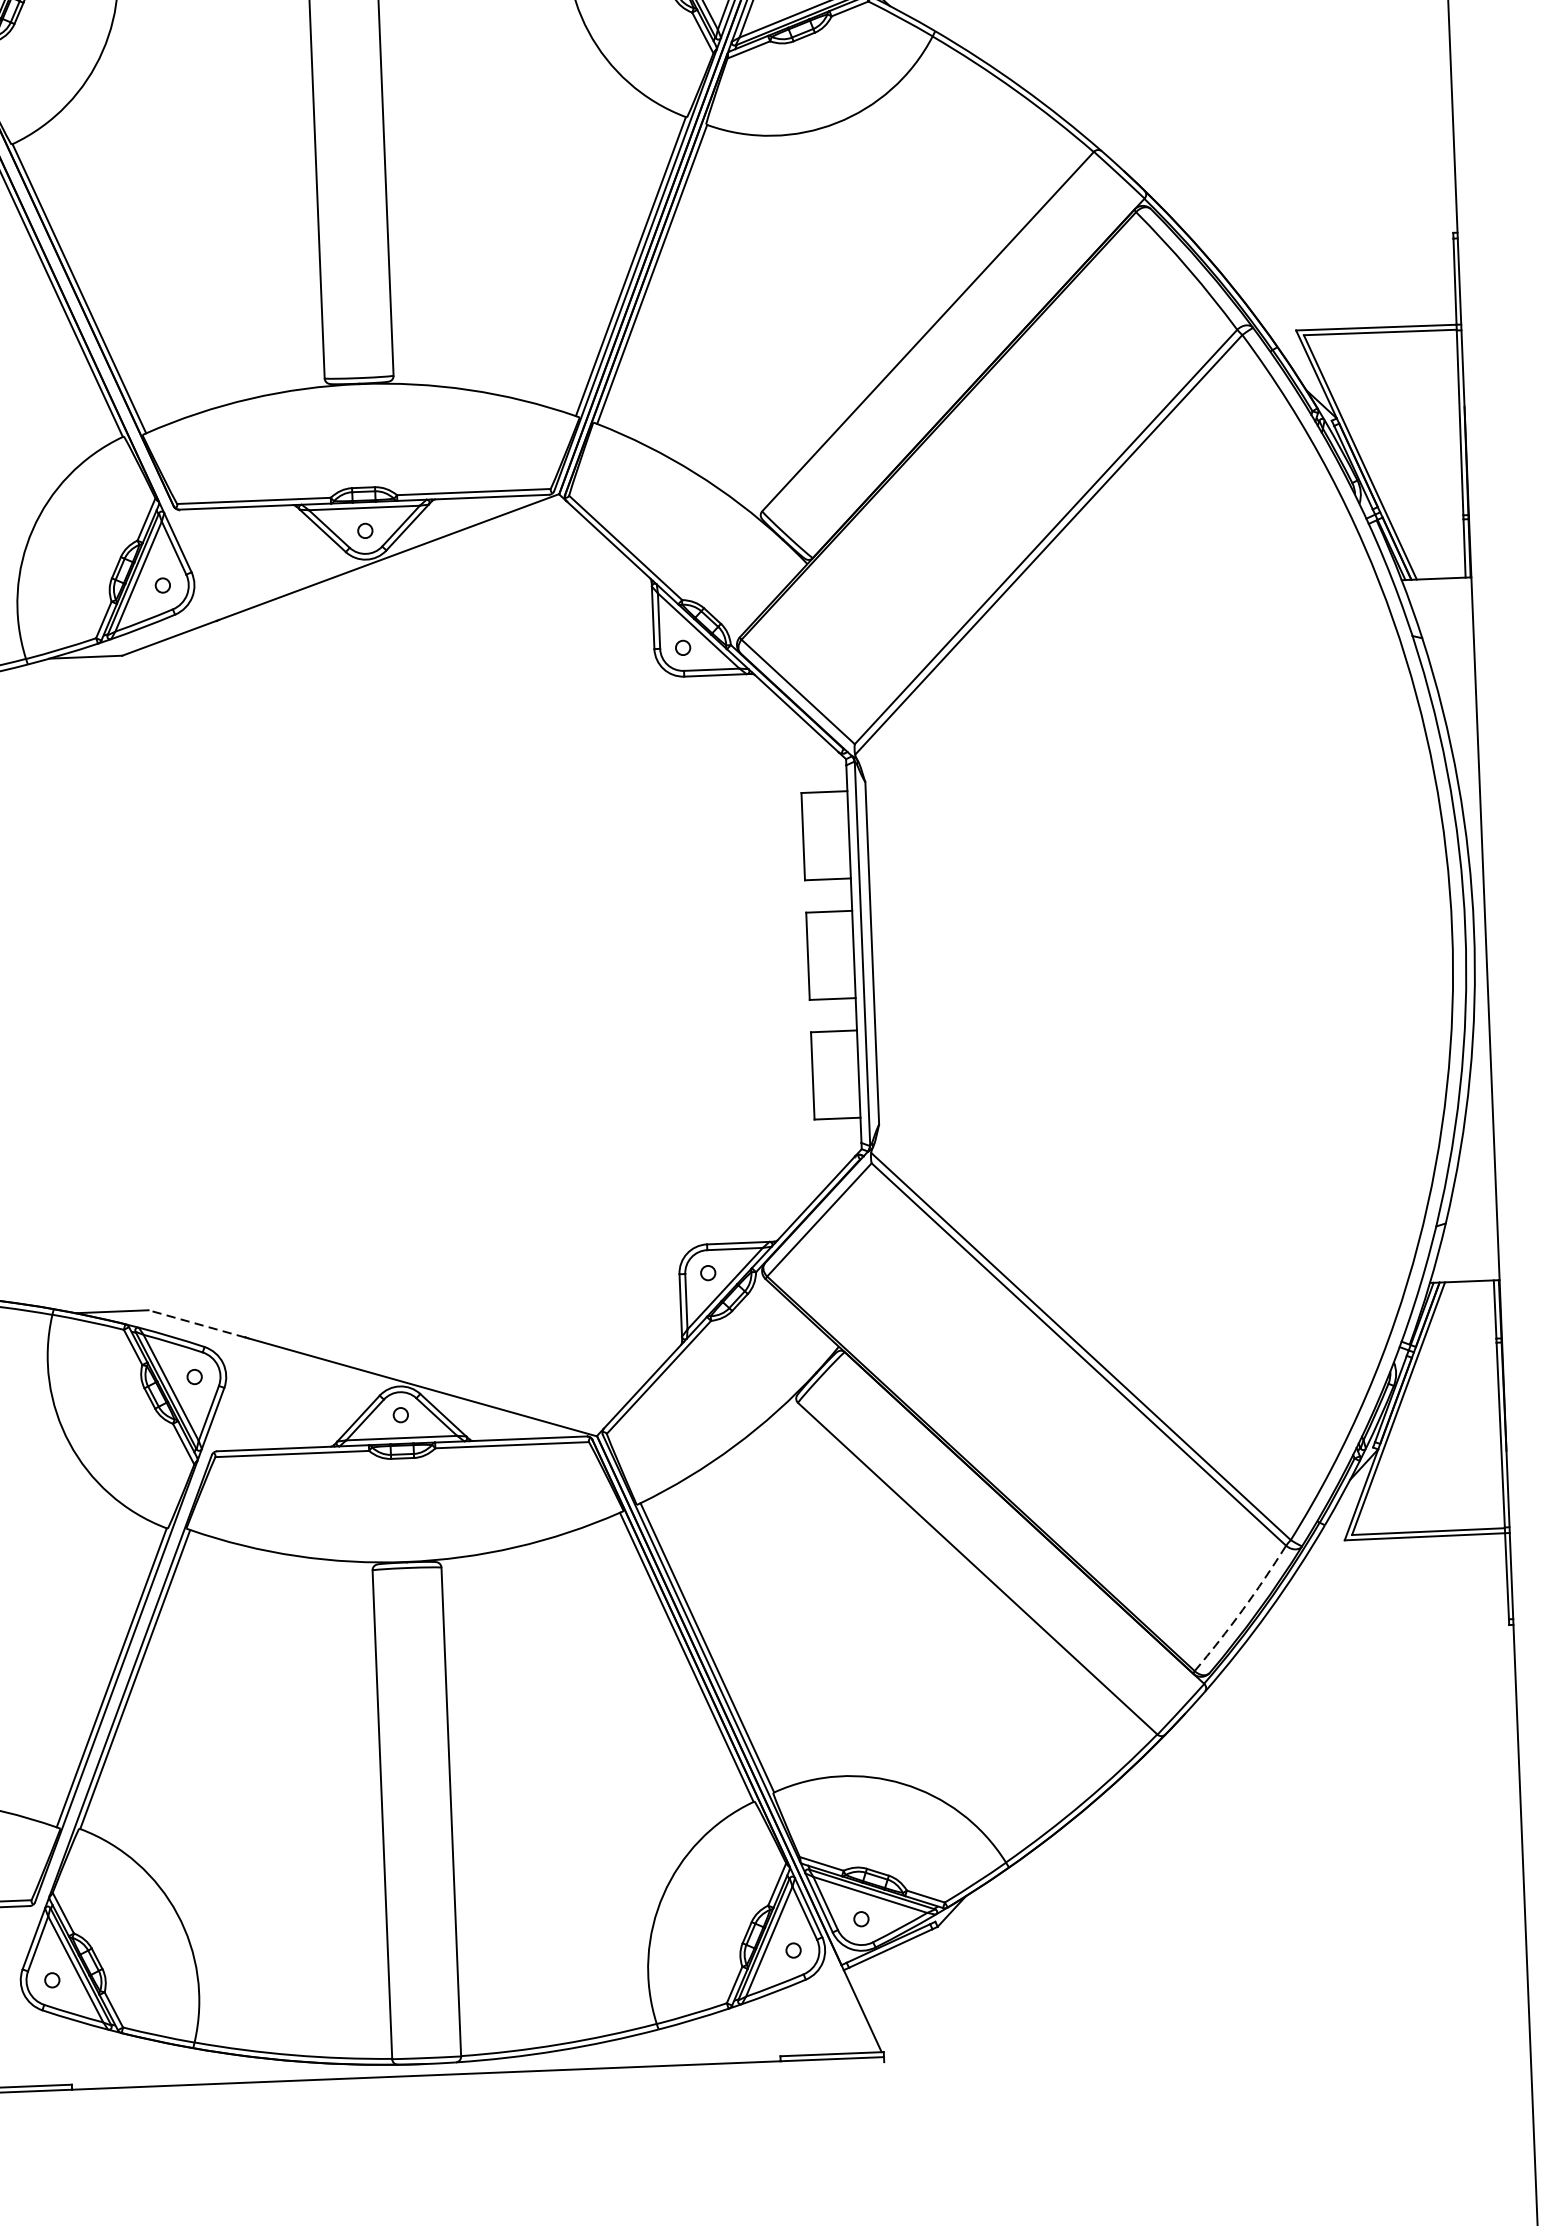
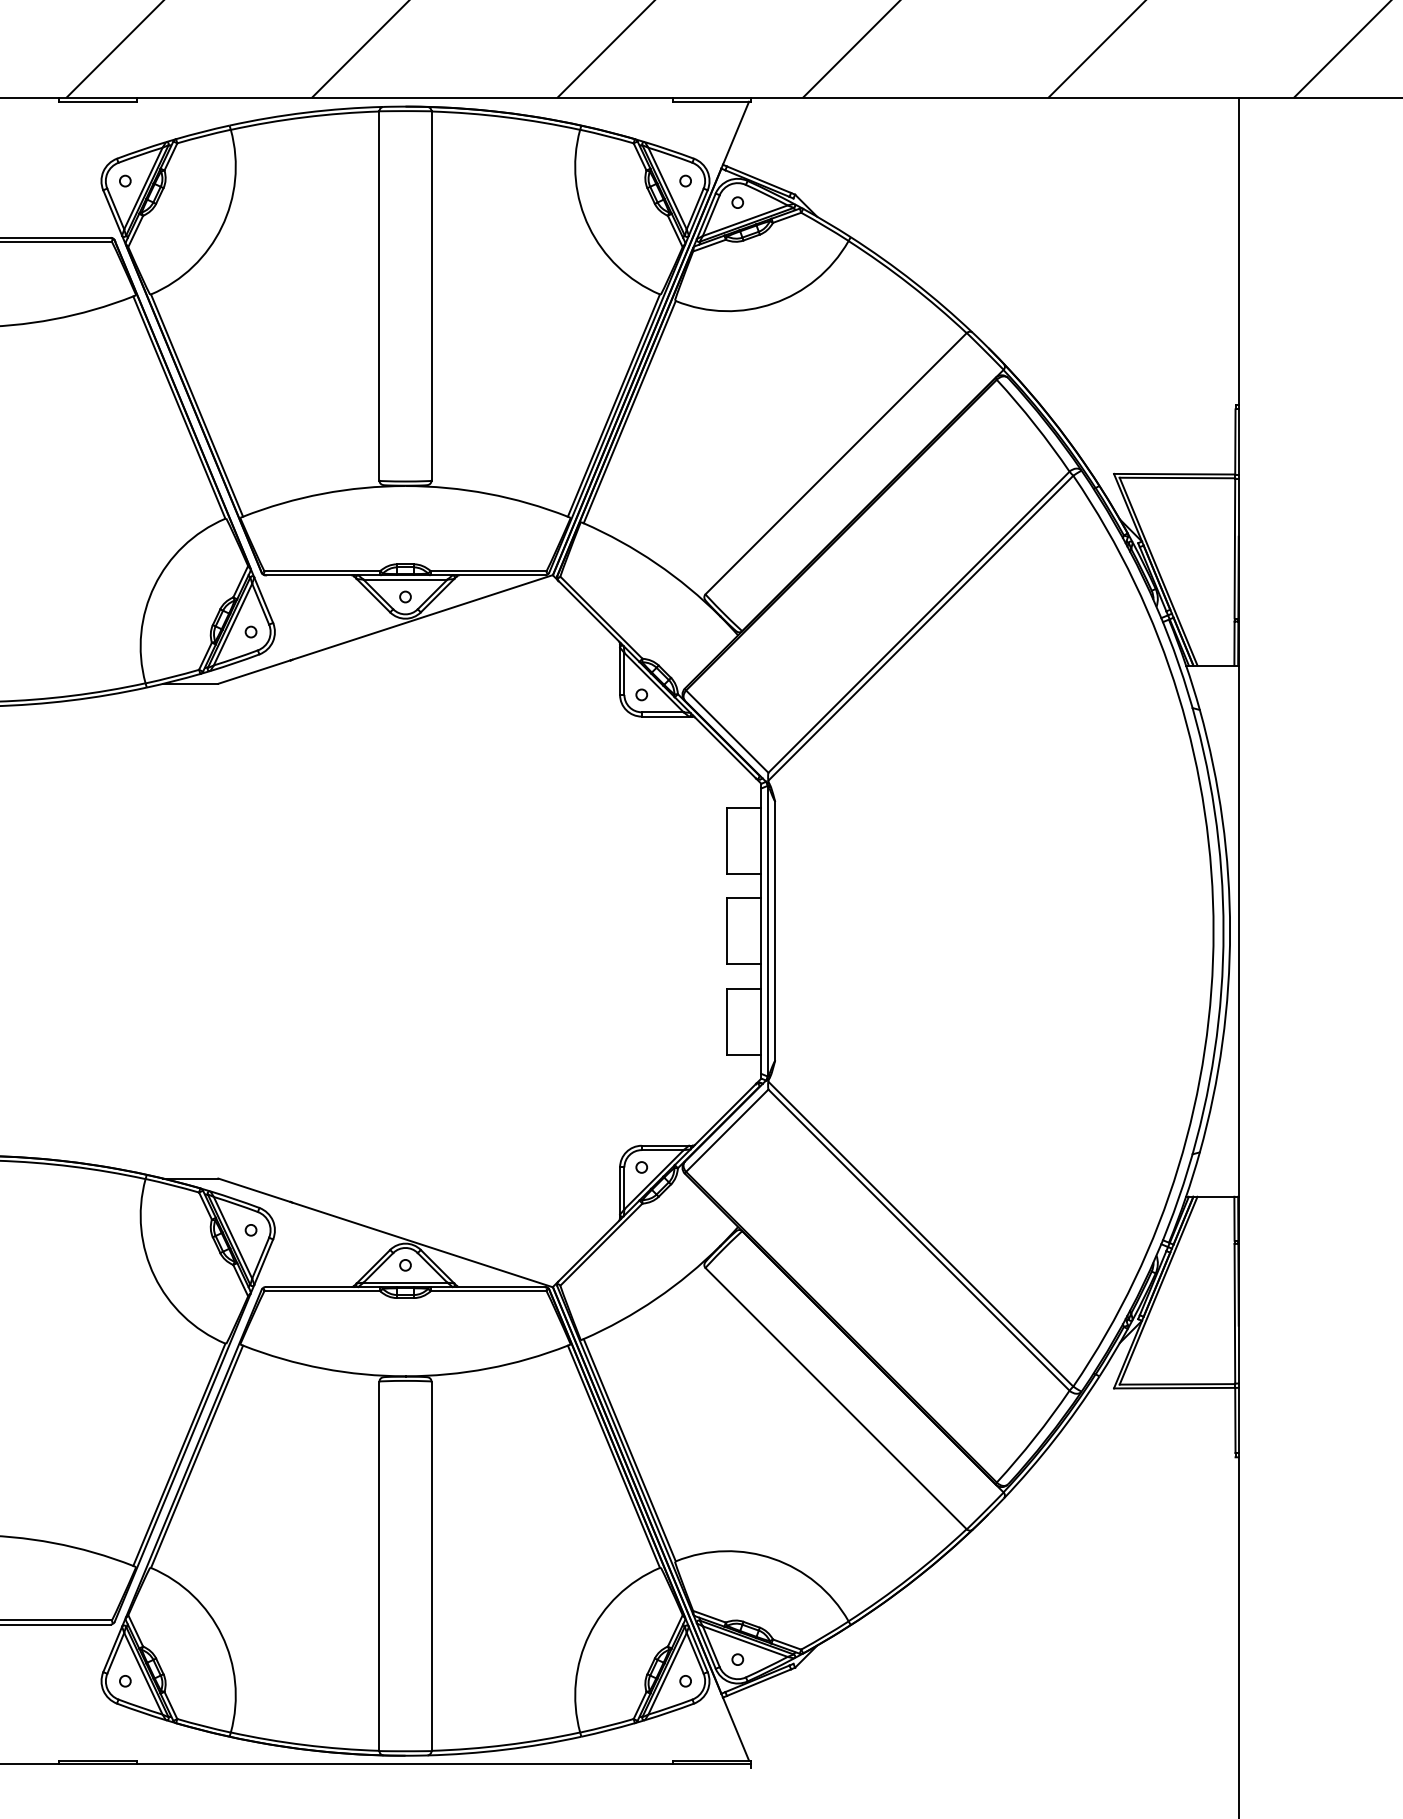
line: (197, 1324) -> (254, 1190), dashed -> solid
arc: (1242, 1609) -> (1034, 1437), dashed -> solid

